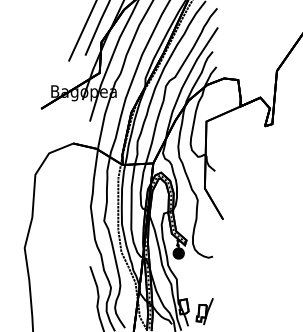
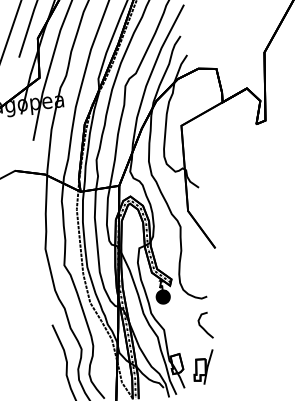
curve: (207, 279) -> (203, 326), added

